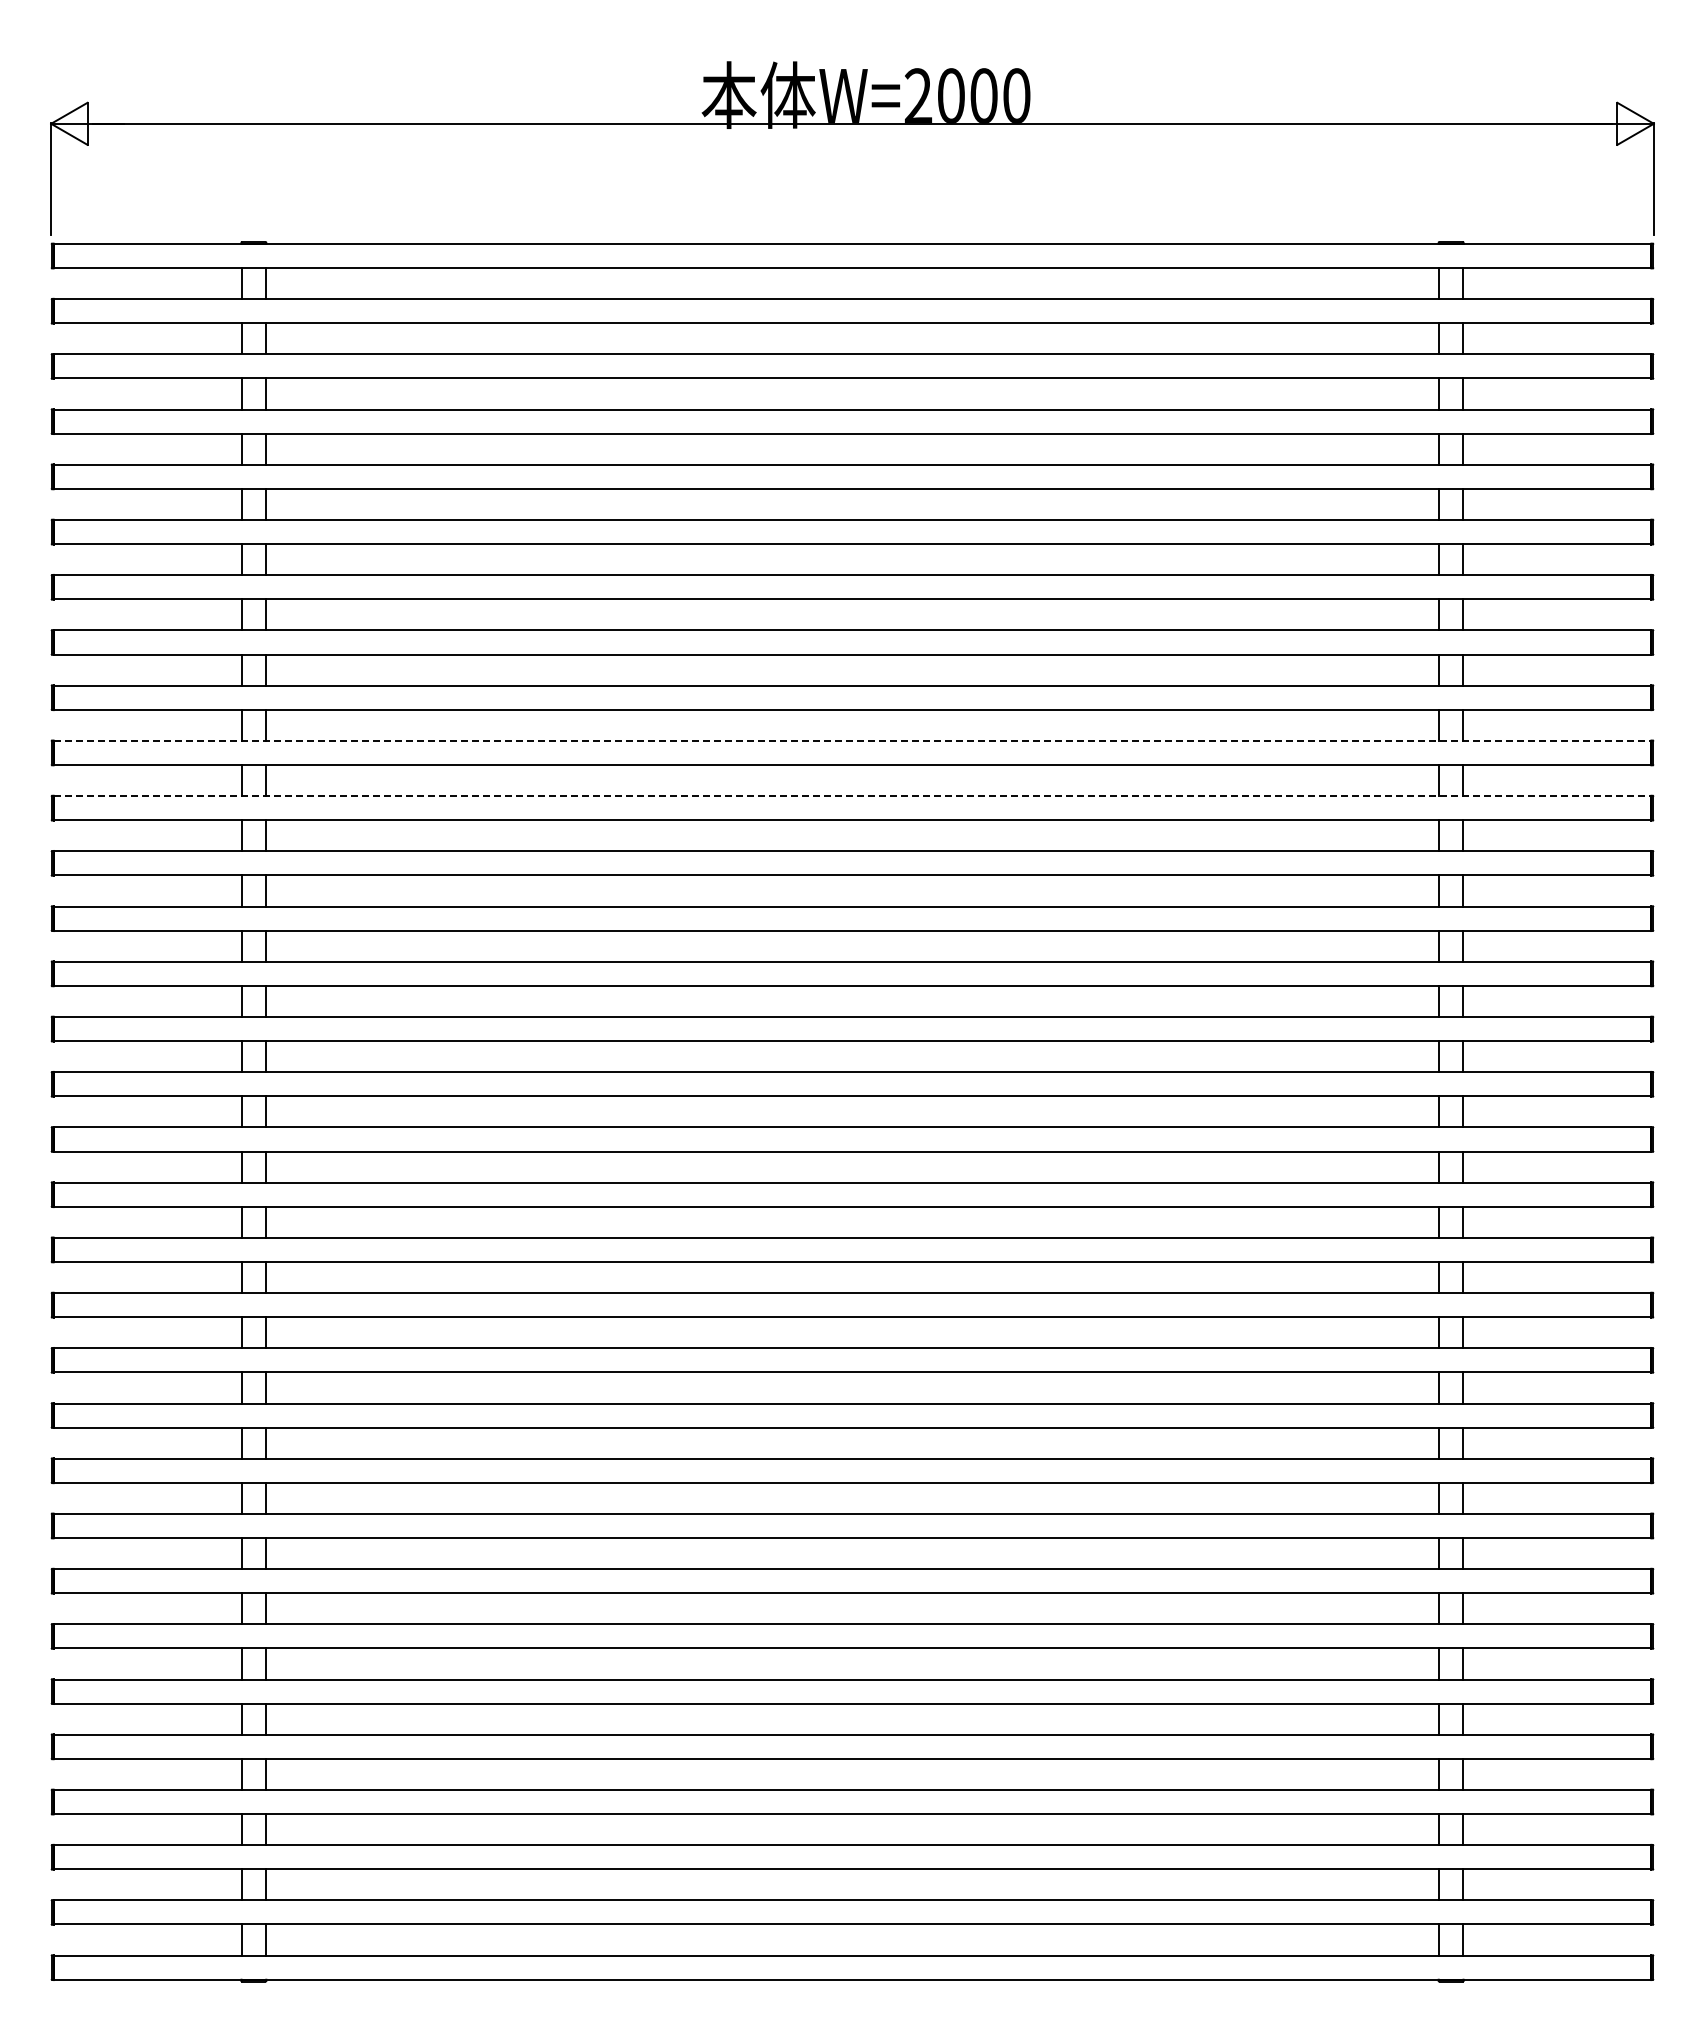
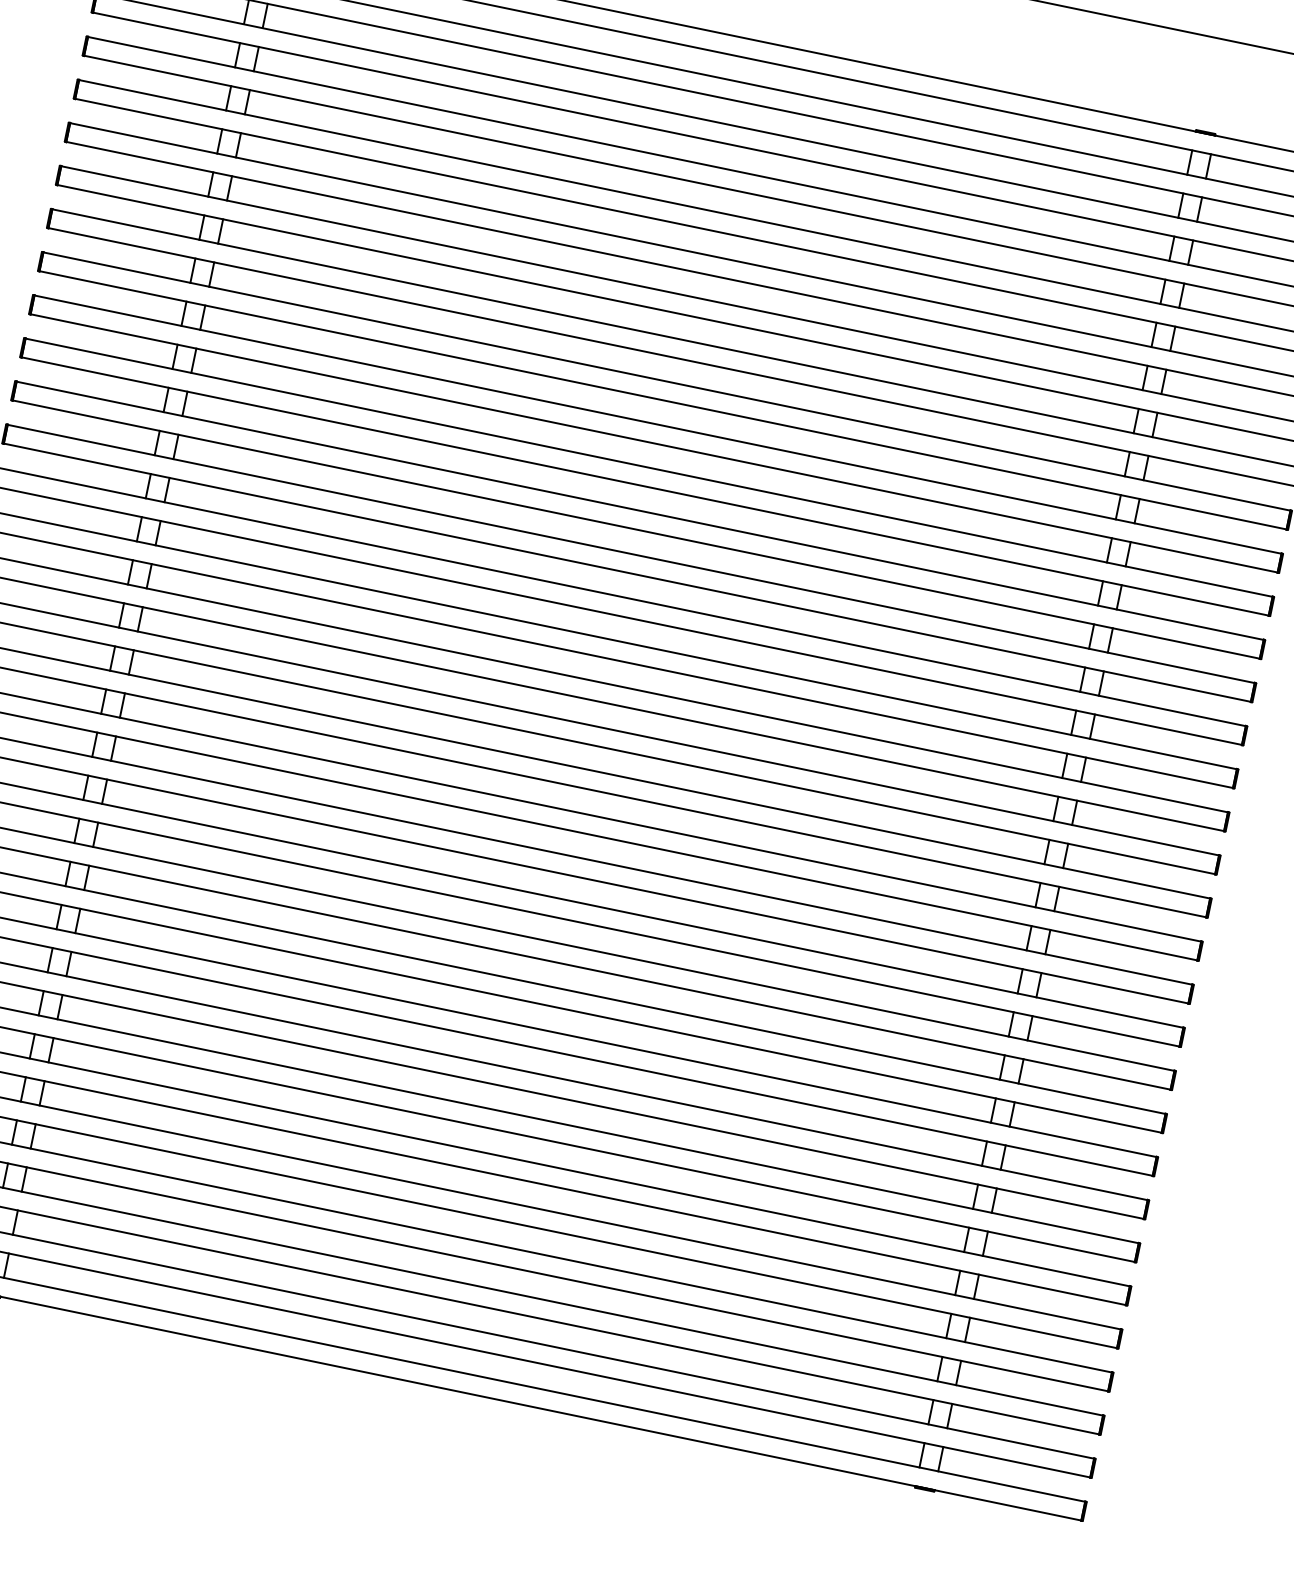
line: (852, 740) -> (658, 424), dashed -> solid
line: (852, 796) -> (649, 468), dashed -> solid

